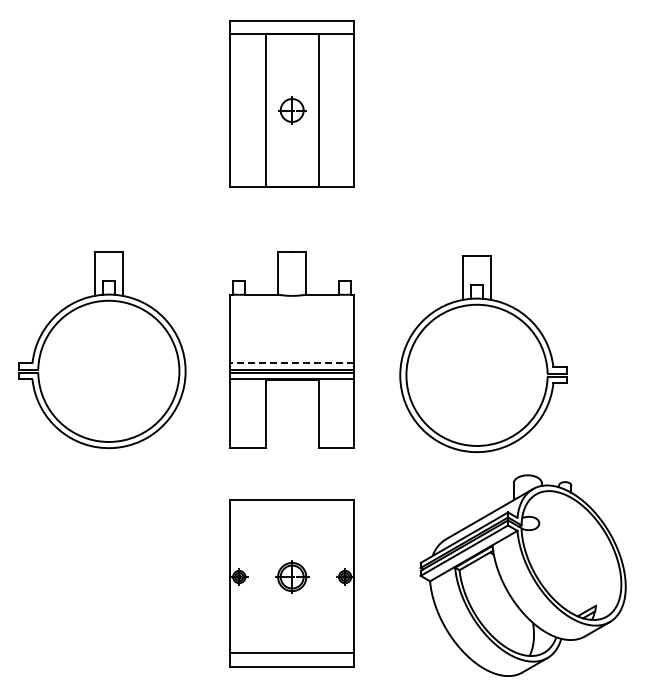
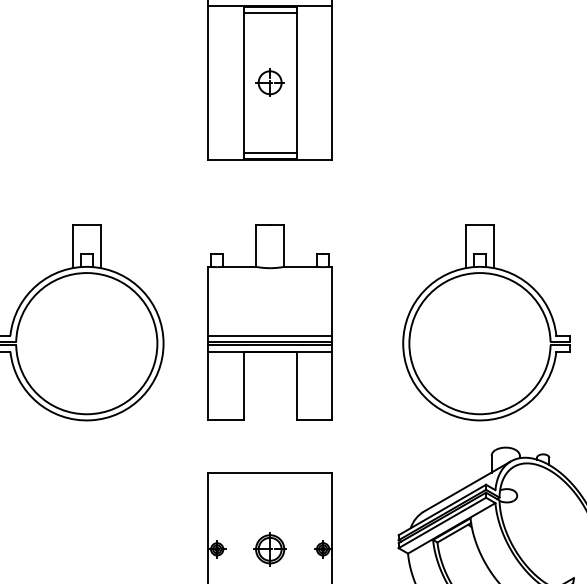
line: (291, 40) -> (269, 12), added
line: (291, 180) -> (269, 152), added
part: (498, 309) -> (501, 277), moved
line: (292, 363) -> (270, 335), dashed -> solid

